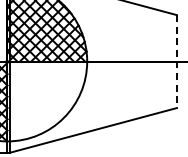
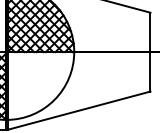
line: (176, 62) -> (150, 52), dashed -> solid

